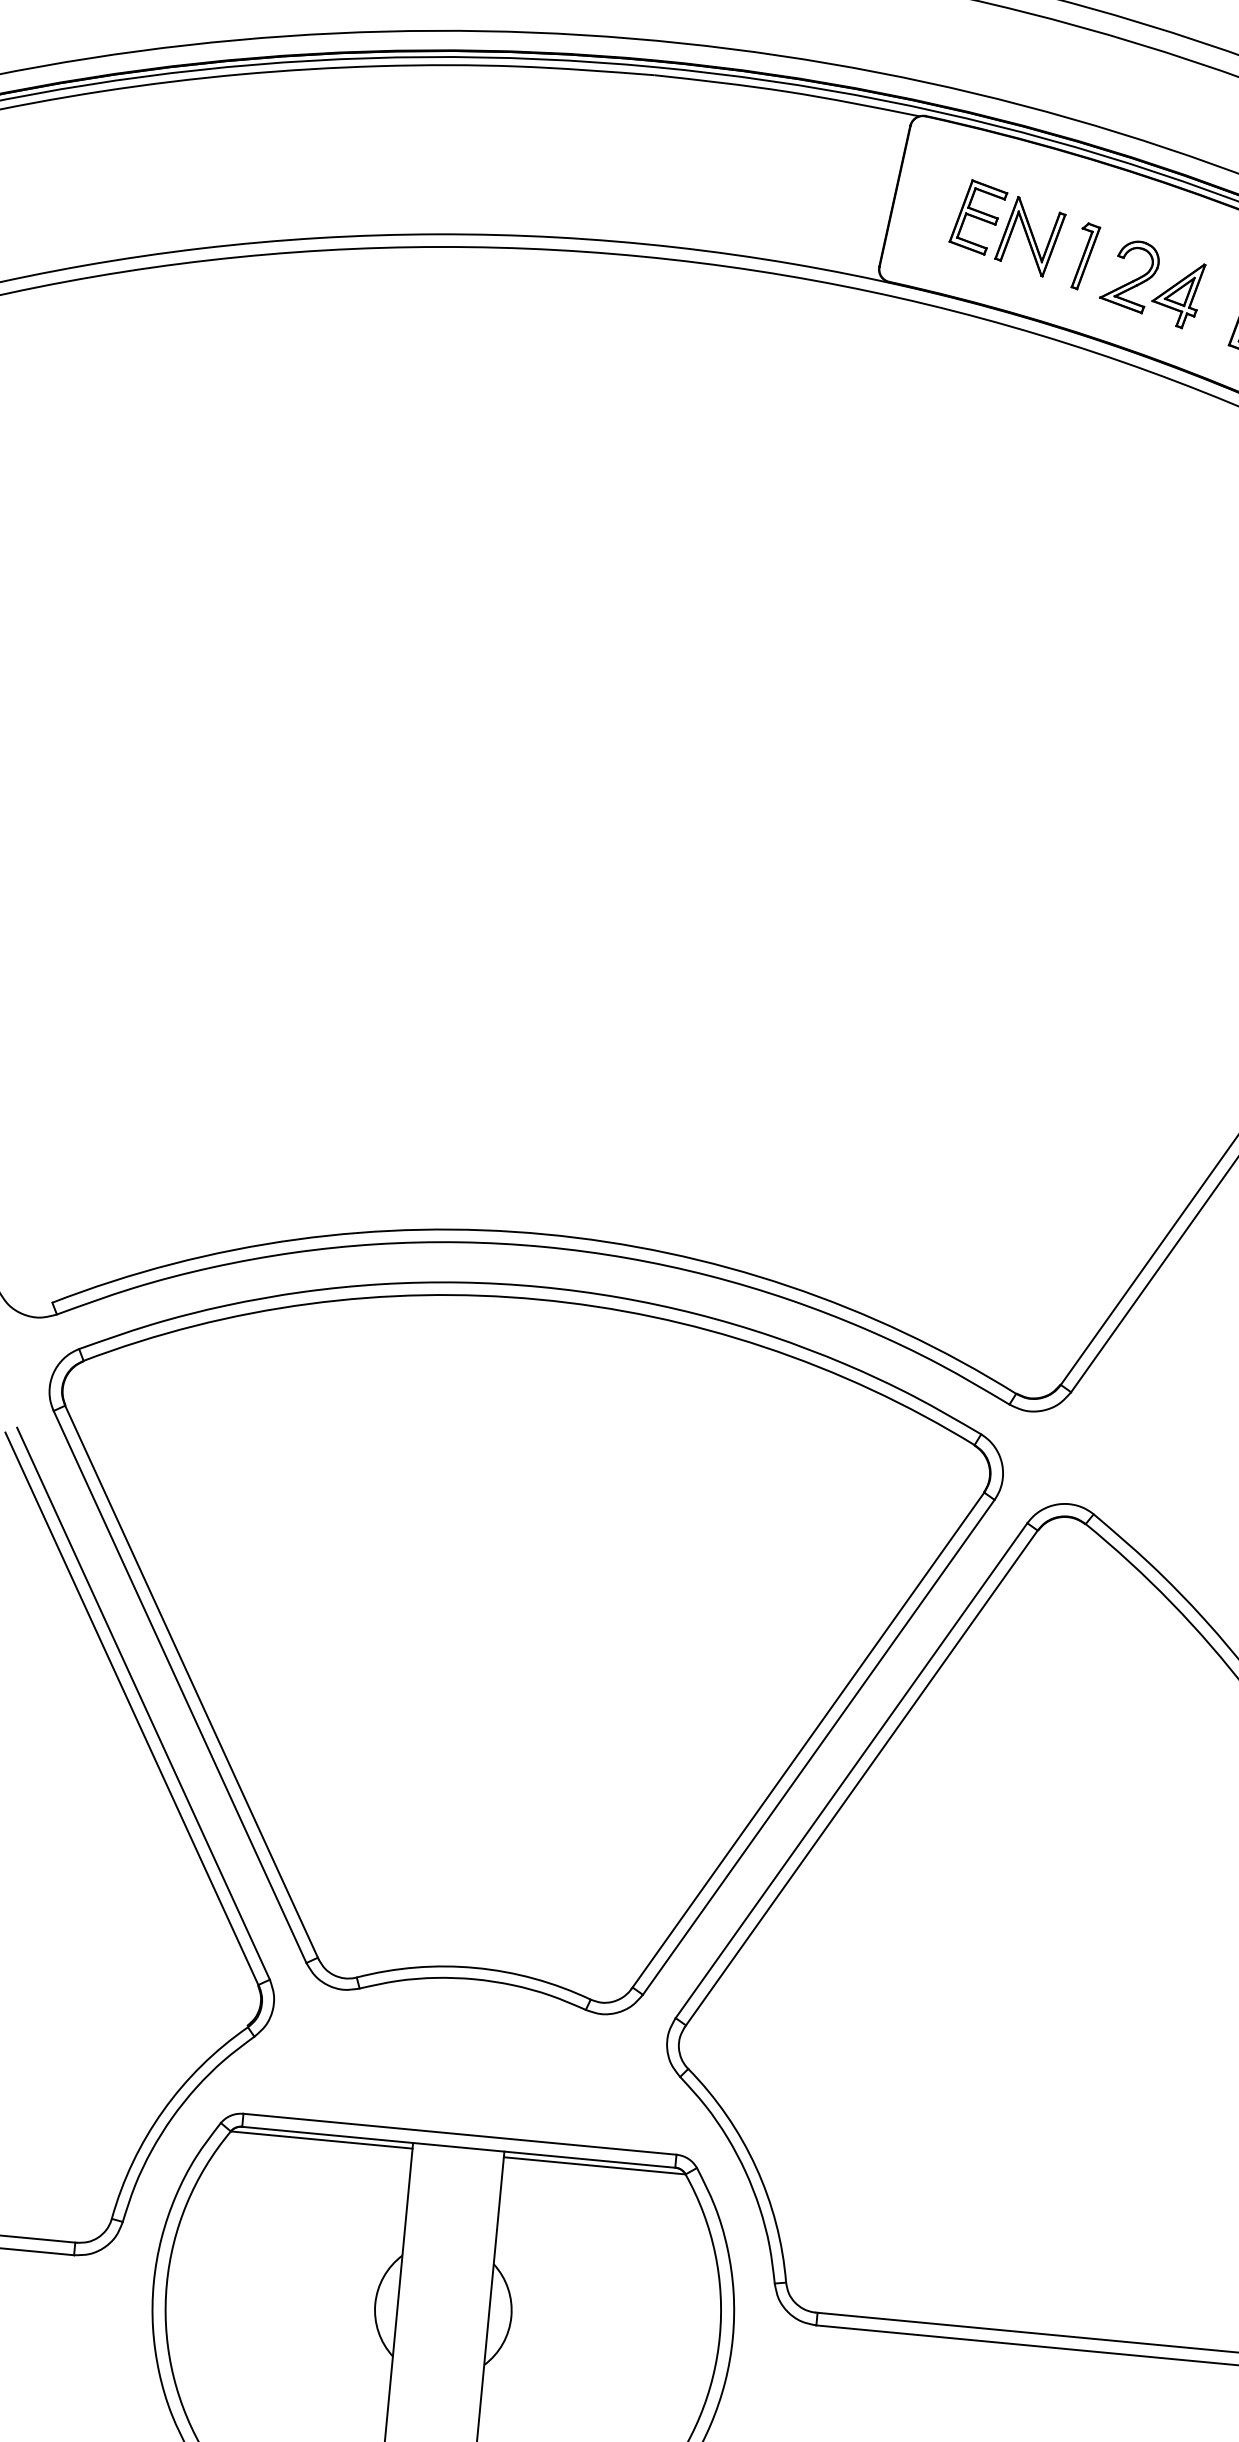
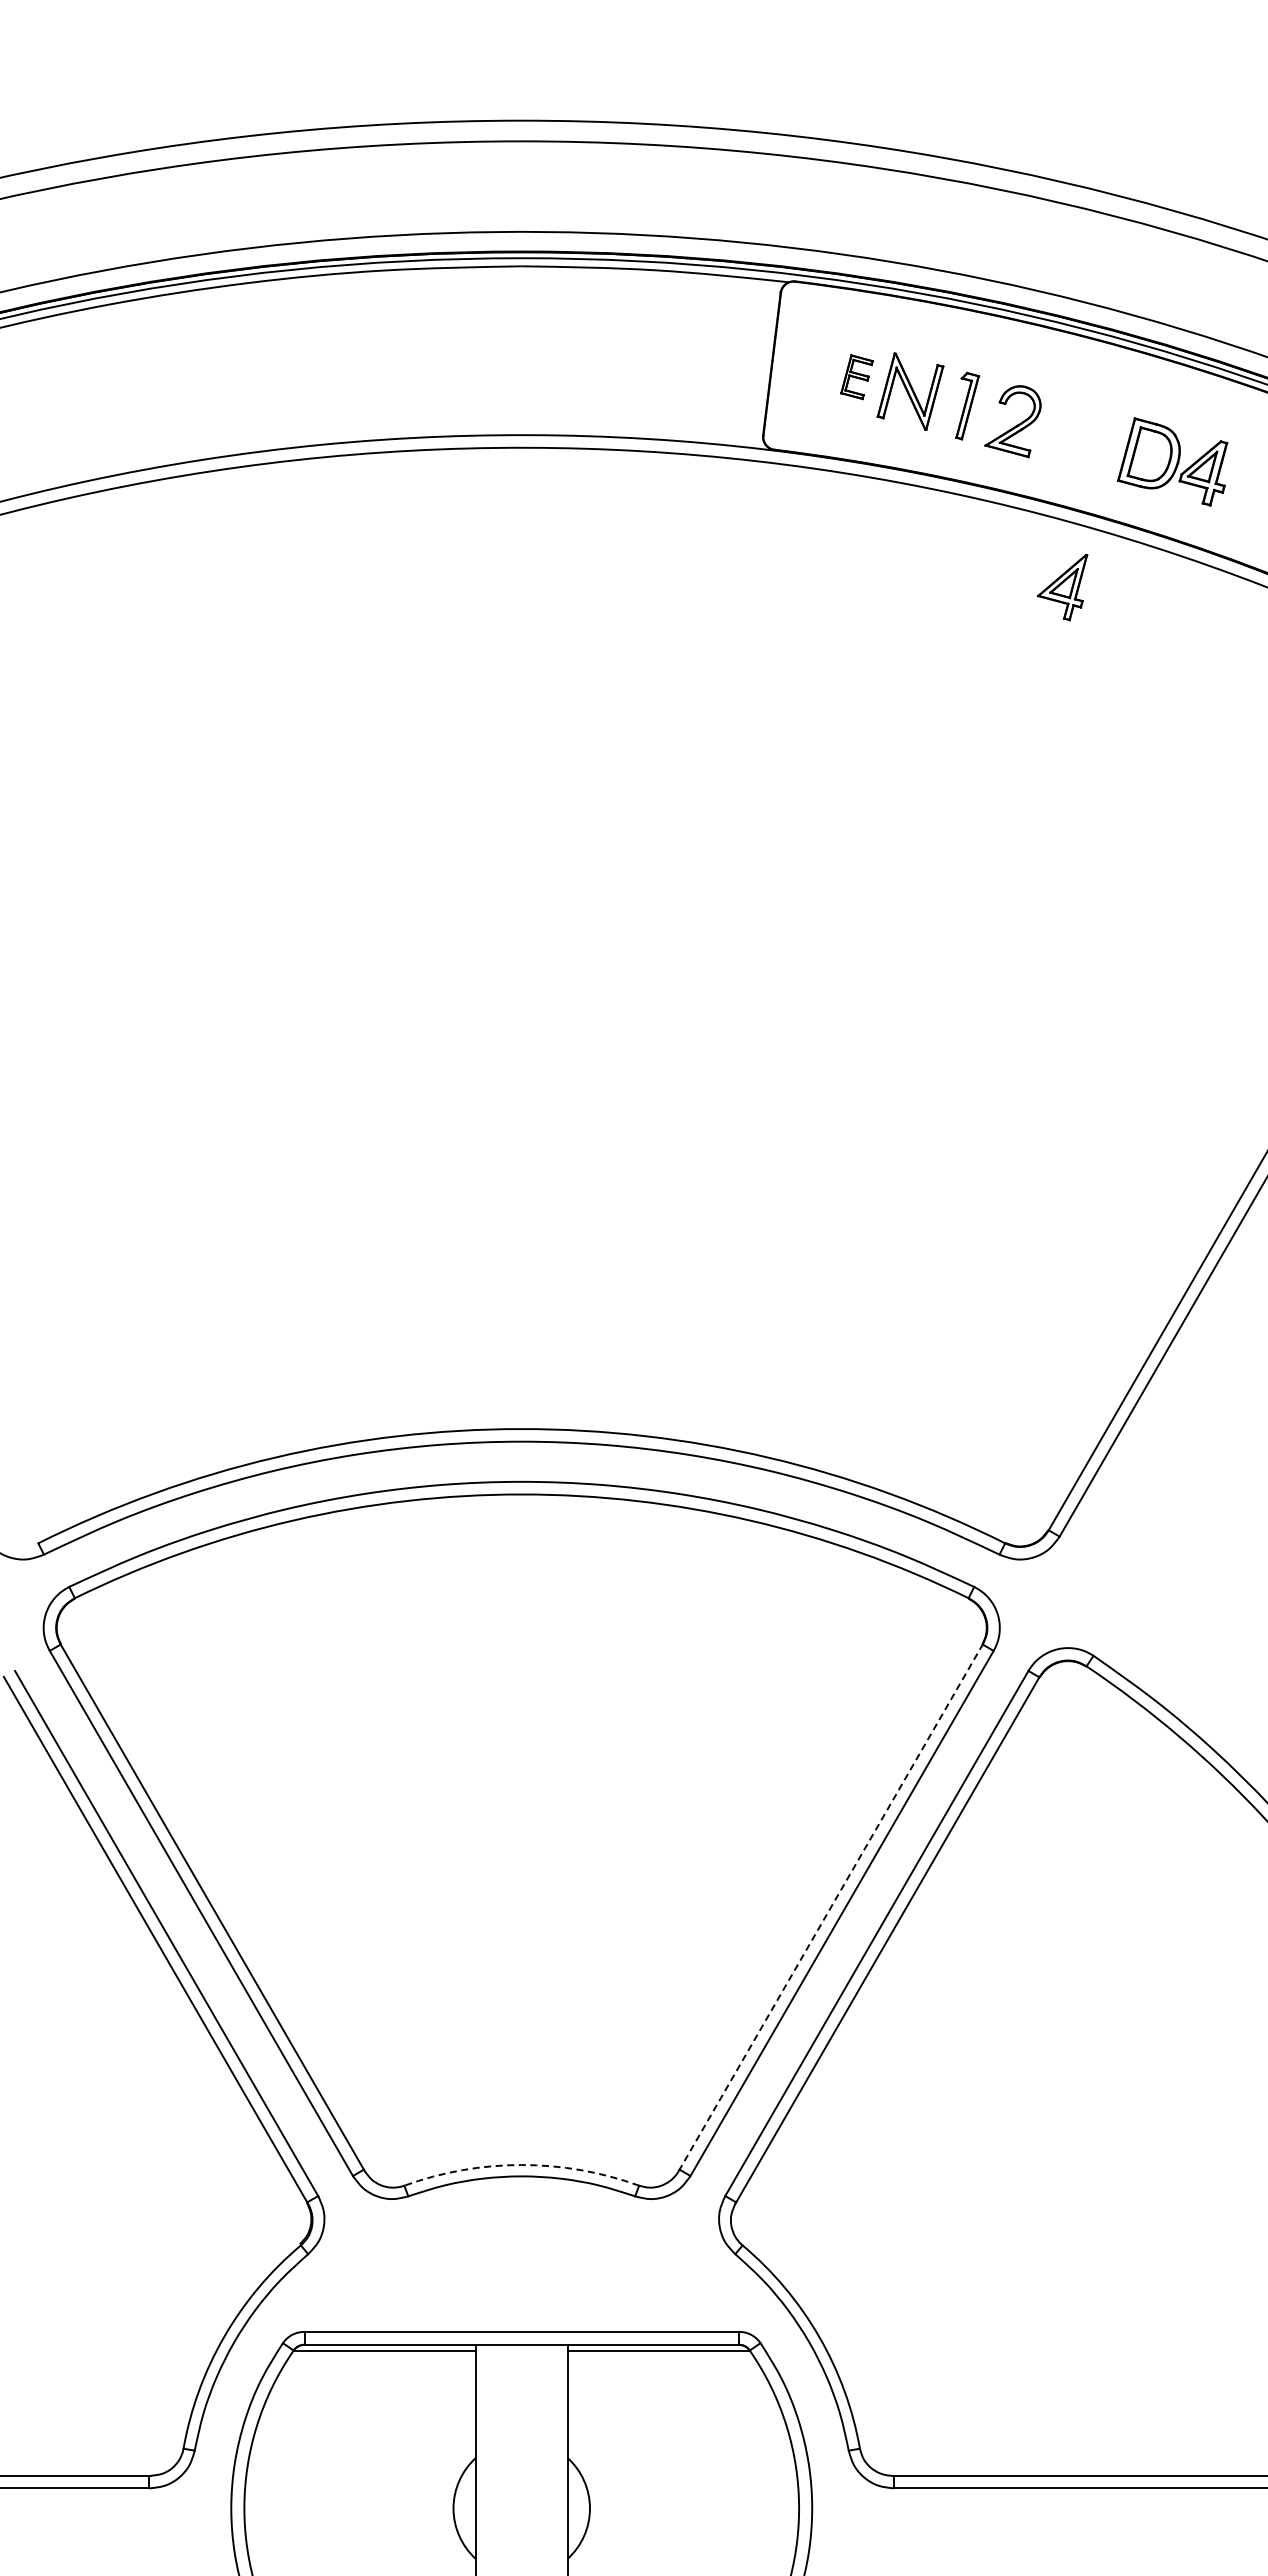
part: (977, 216) -> (856, 376), size x0.6
part: (1177, 294) -> (1062, 587), moved
line: (808, 1740) -> (831, 1907), solid -> dashed
arc: (475, 1968) -> (521, 2165), solid -> dashed

